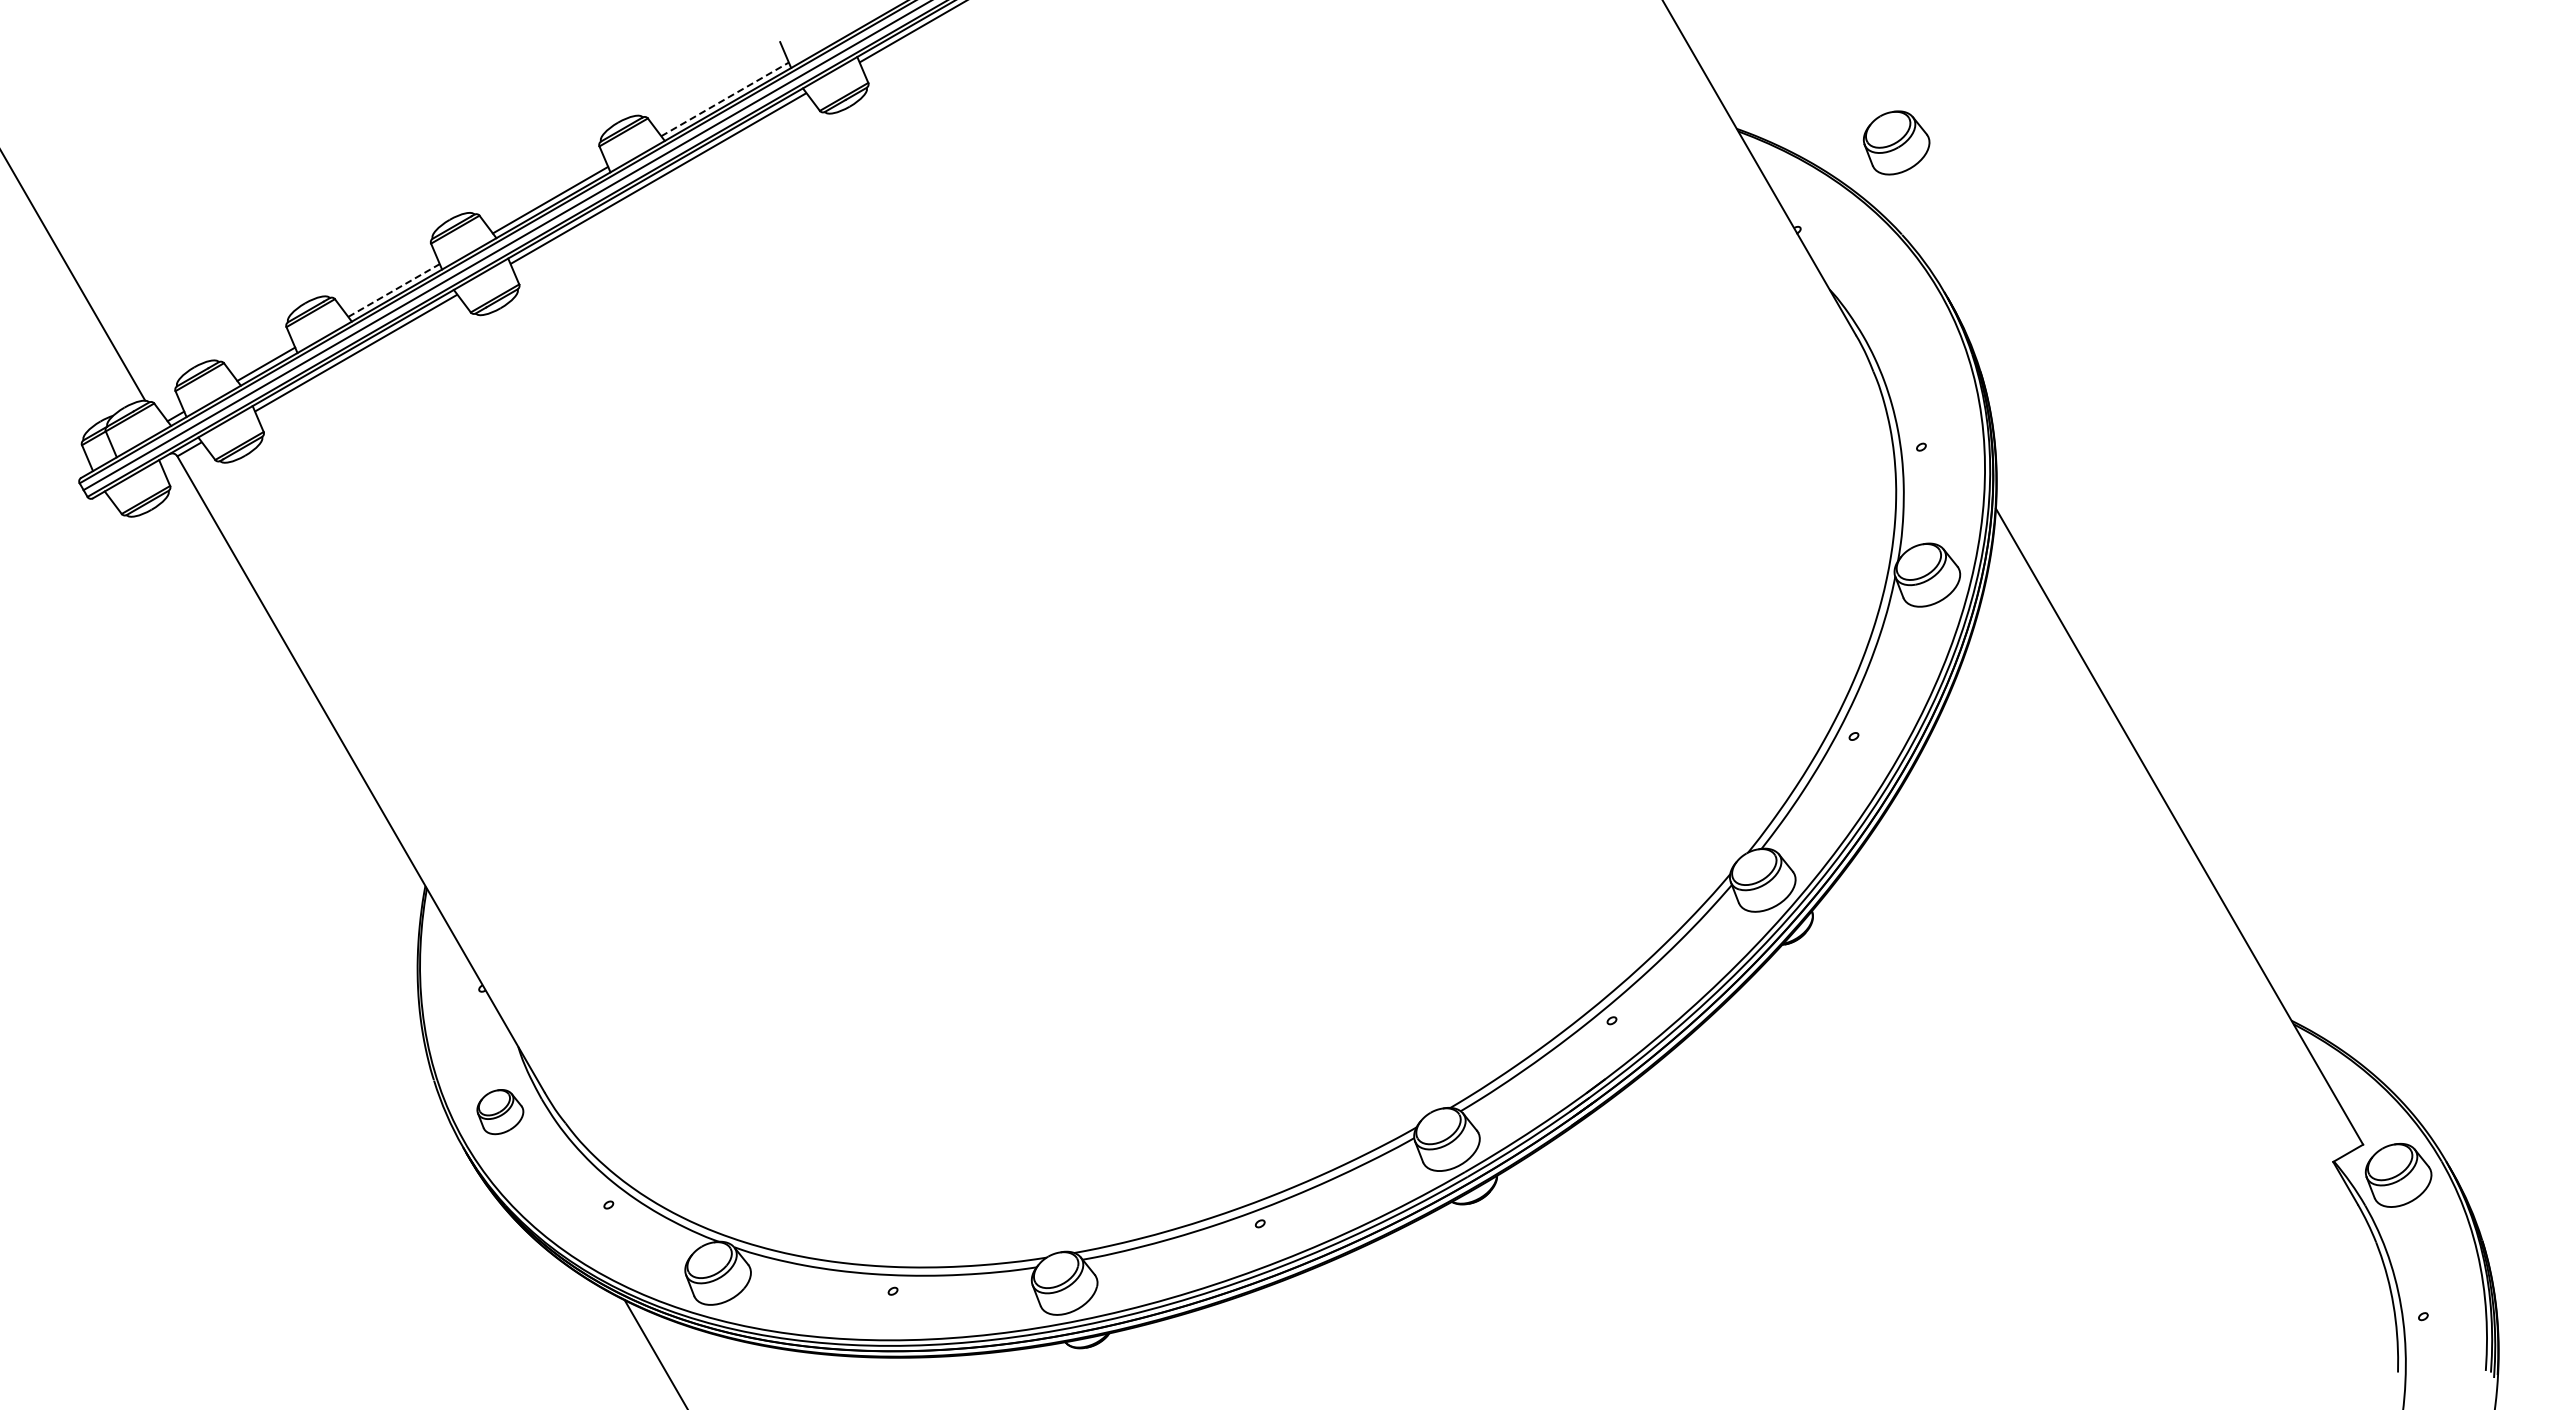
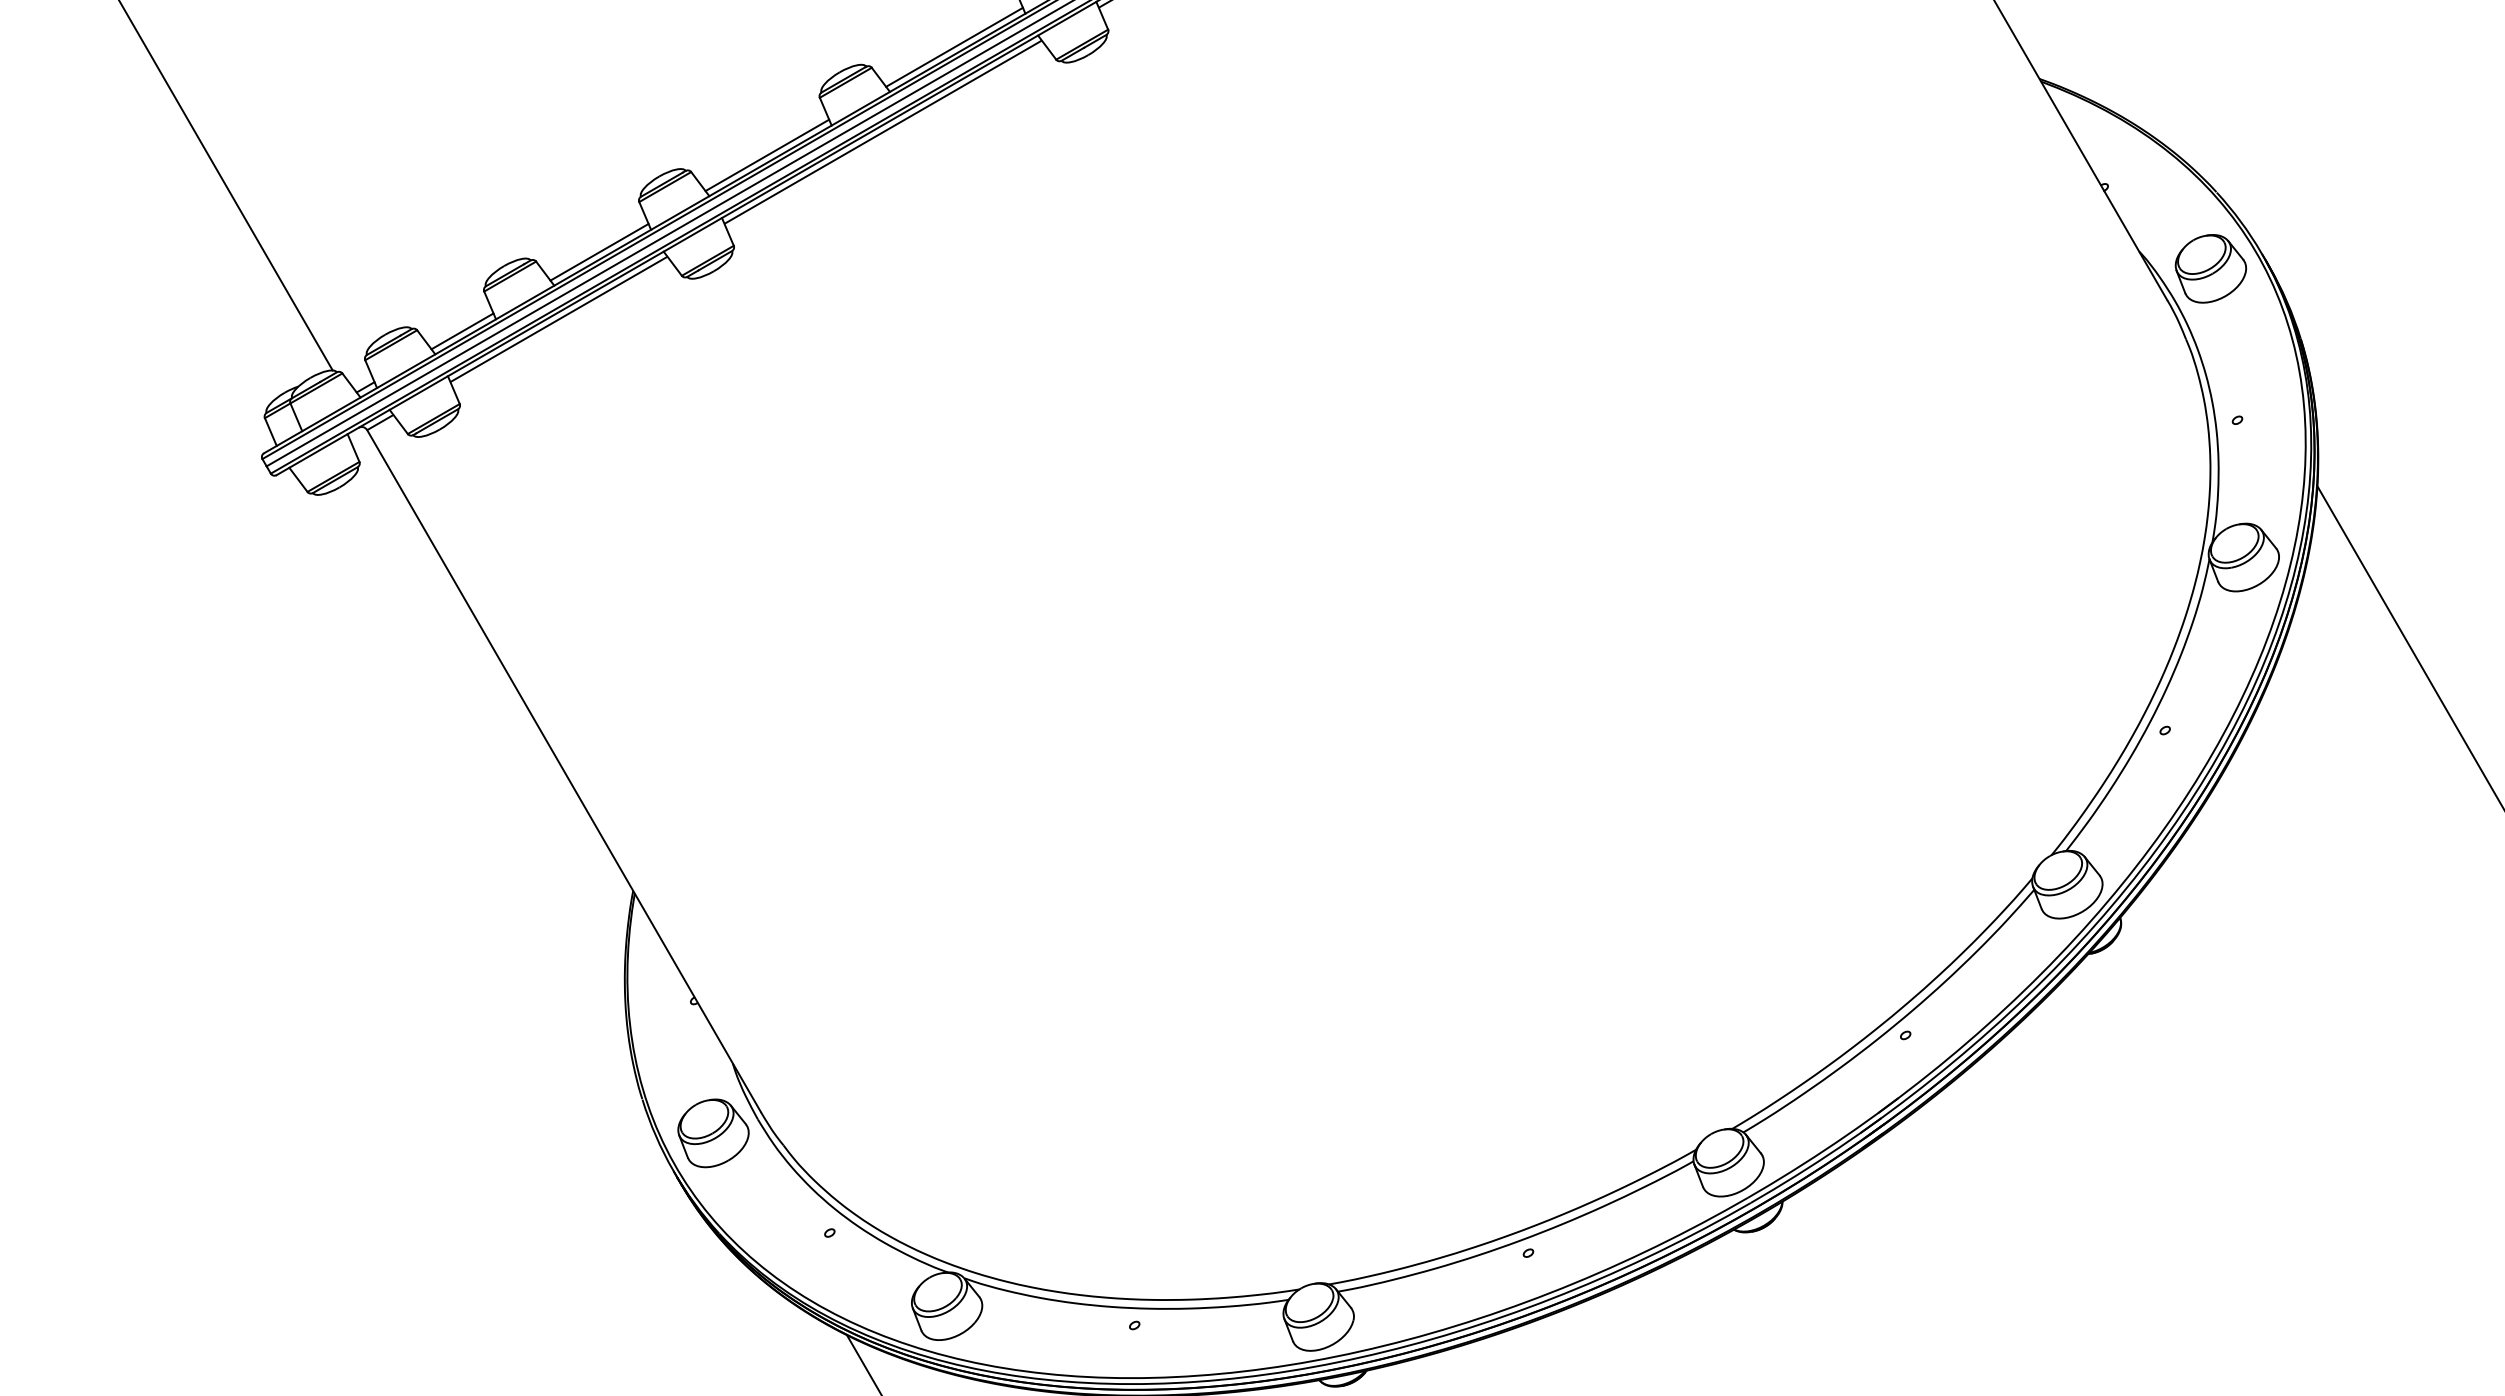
line: (725, 99) -> (954, 47), dashed -> solid
part: (1896, 142) -> (2210, 268), moved
line: (394, 290) -> (600, 252), dashed -> solid
part: (500, 1111) -> (713, 1132), size x1.43

